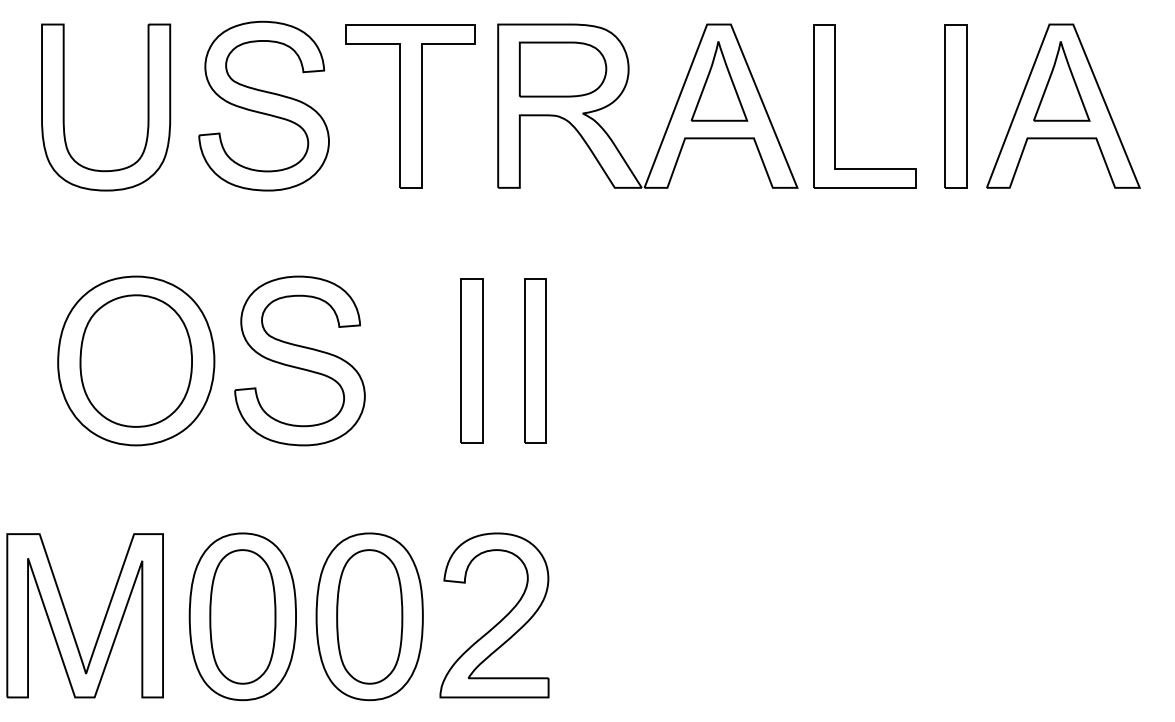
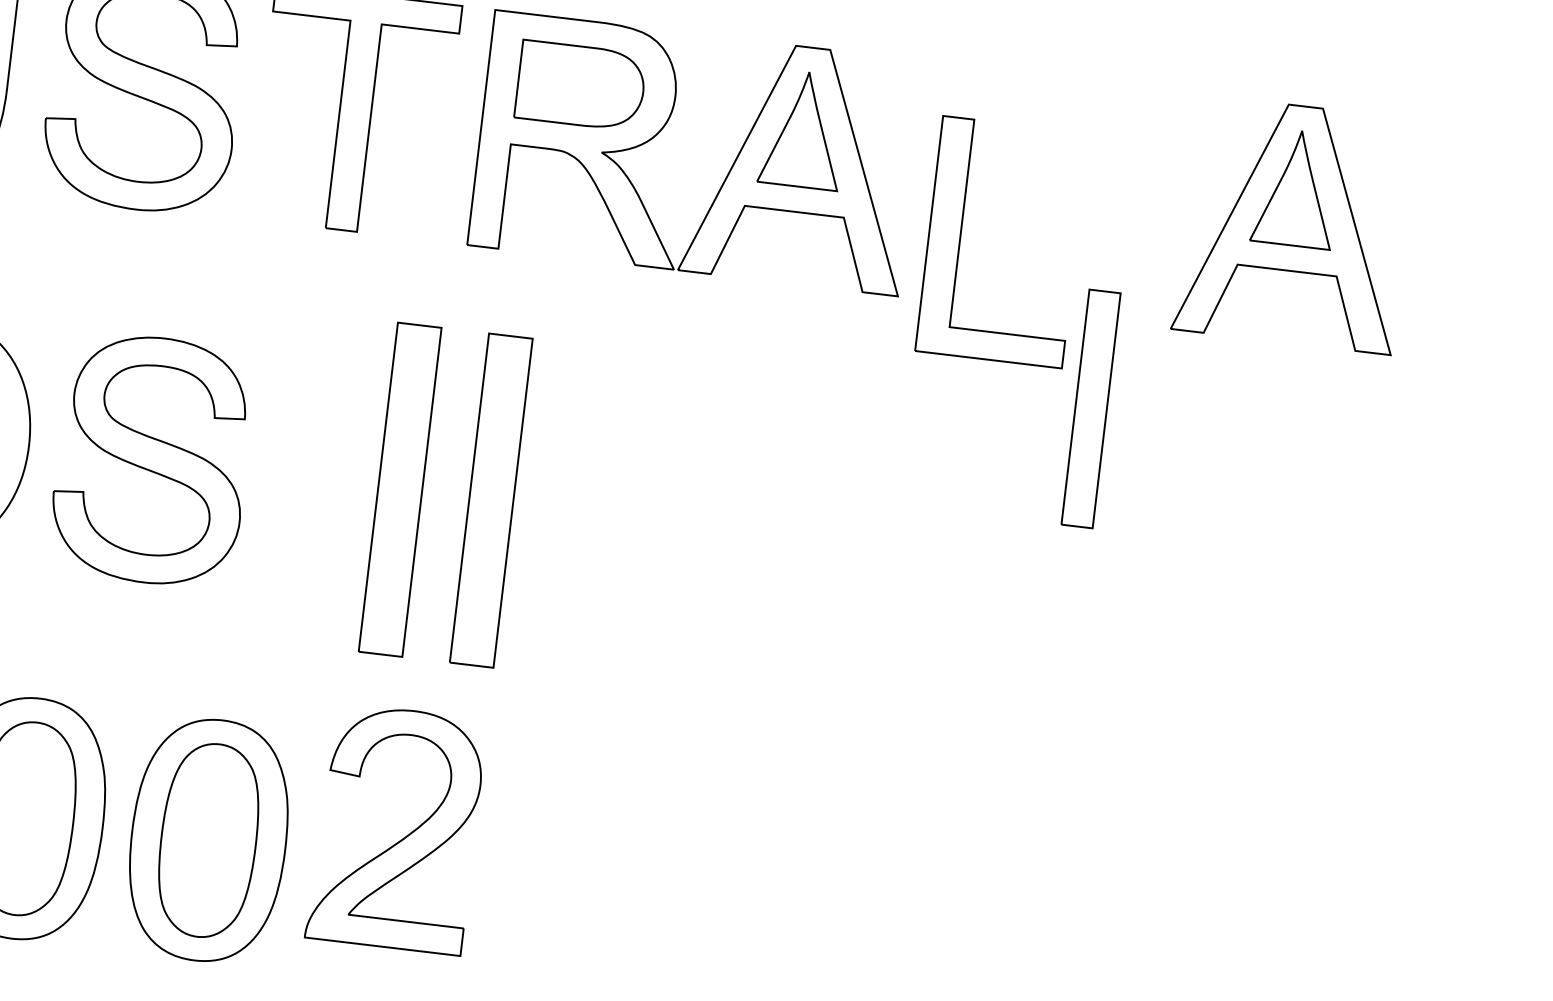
part: (835, 106) -> (960, 237), moved
part: (955, 106) -> (1090, 409), moved
part: (471, 360) -> (399, 488), size x1.4
part: (535, 360) -> (491, 499), size x1.4
part: (497, 622) -> (399, 839), moved

